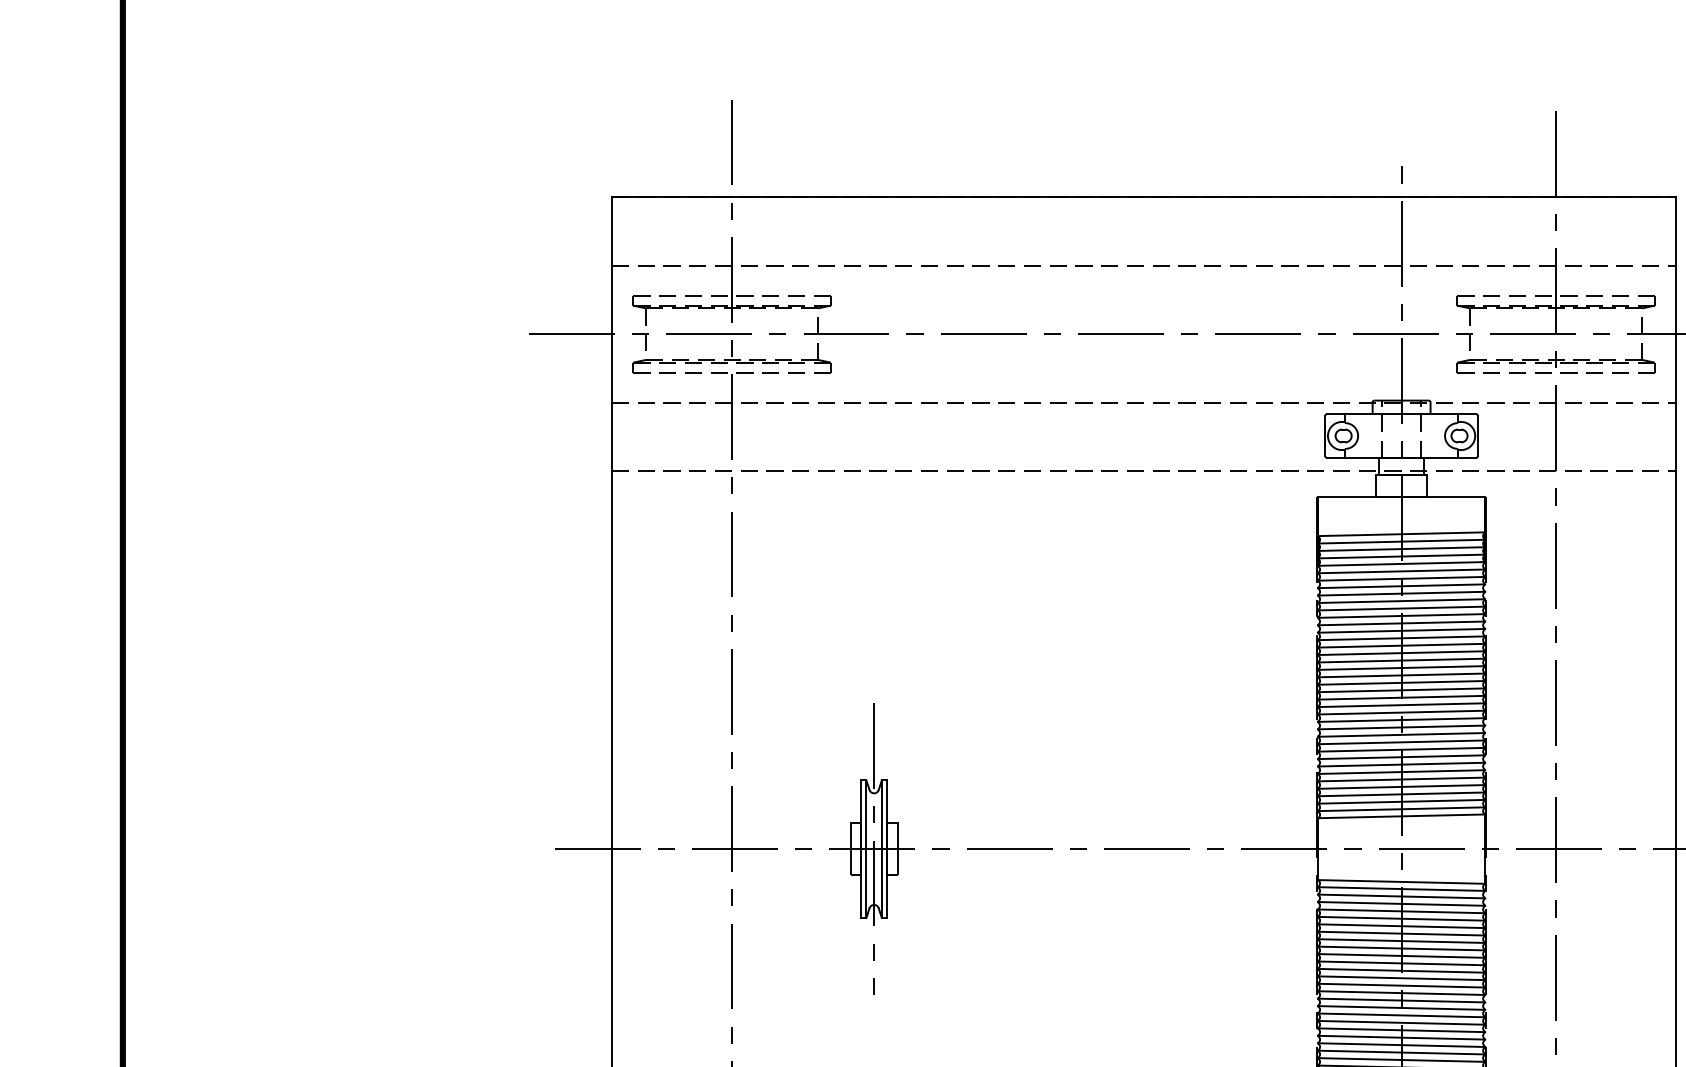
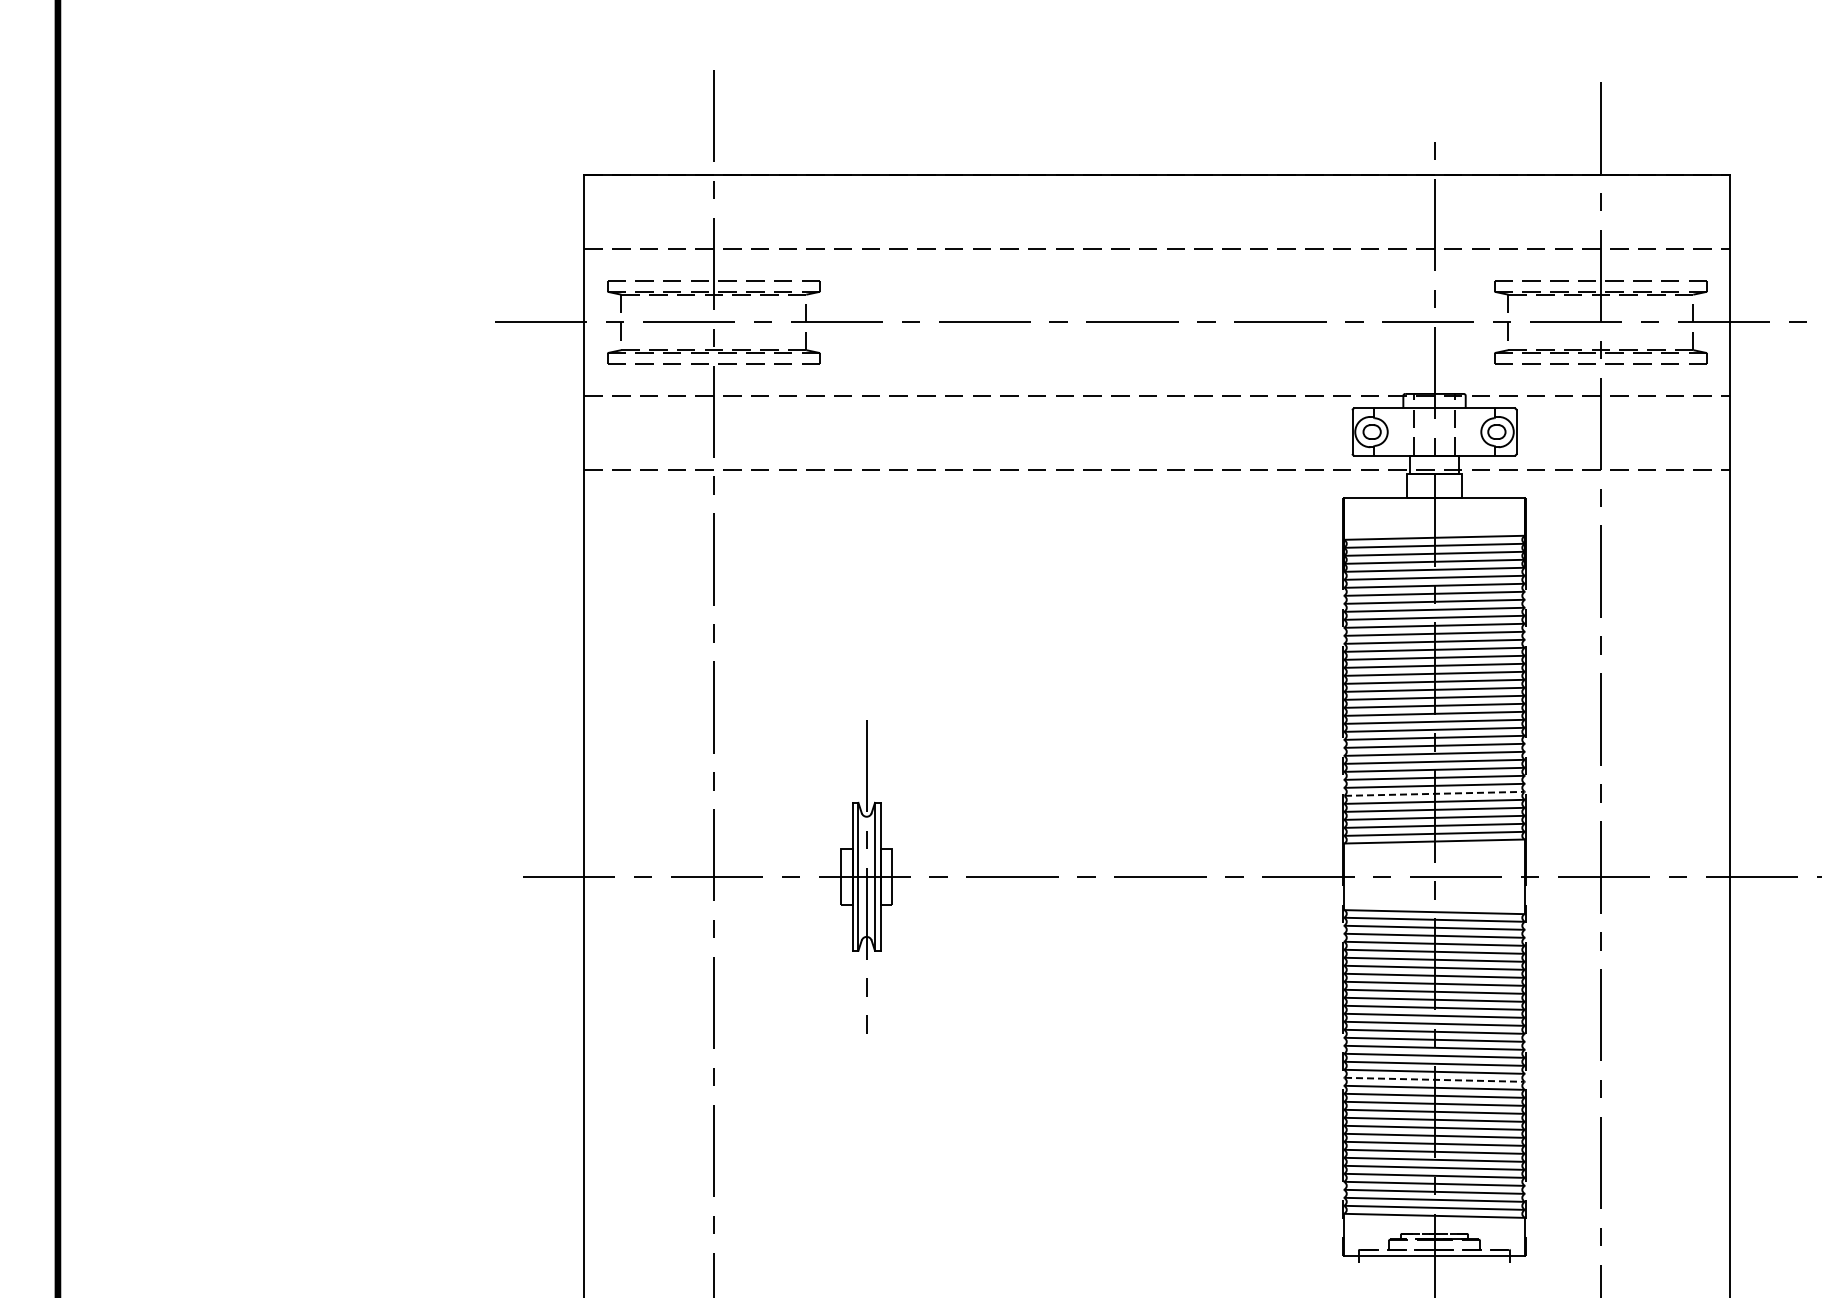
line: (1401, 771) -> (1434, 793), solid -> dashed
line: (1401, 1037) -> (1434, 1079), solid -> dashed

